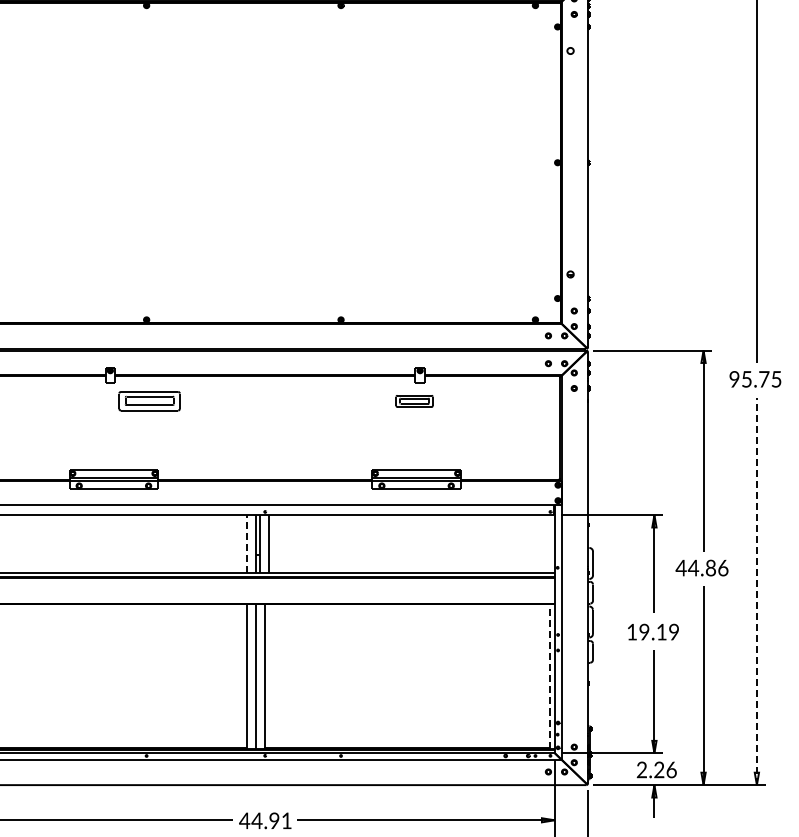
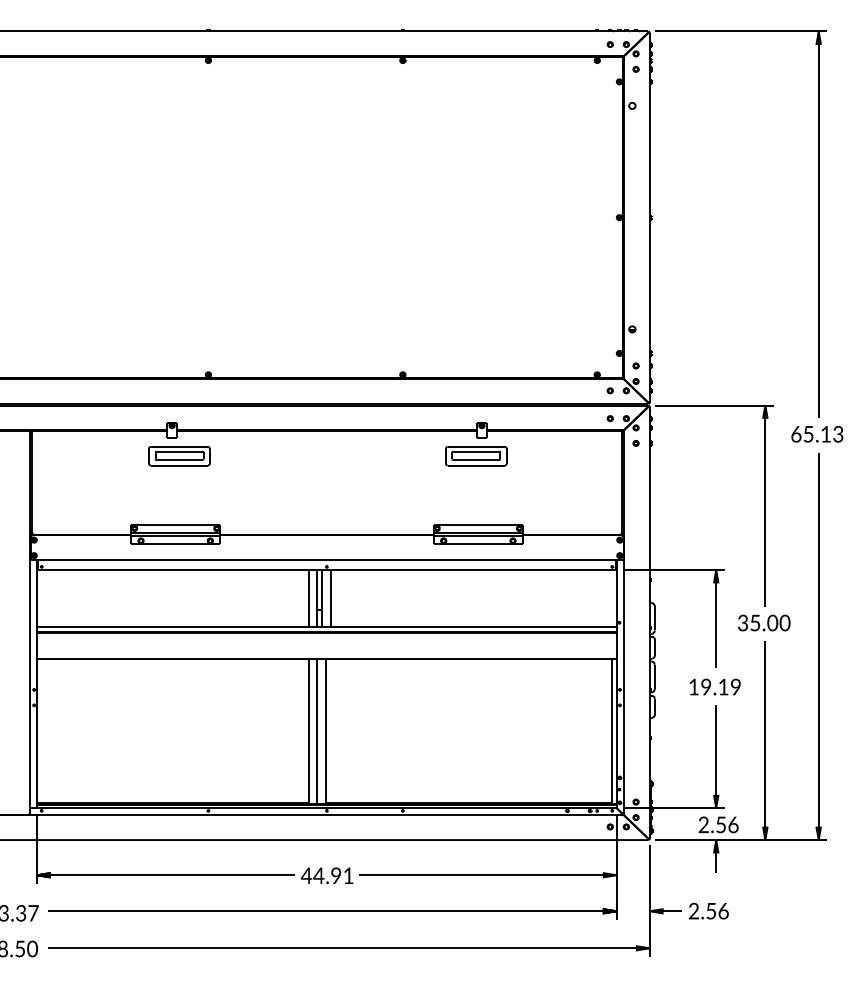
text: (755, 379) -> (817, 434), 95.75 -> 65.13
part: (149, 401) -> (179, 456), moved
part: (414, 401) -> (476, 456), size x1.67
line: (246, 543) -> (308, 598), dashed -> solid
text: (701, 567) -> (763, 622), 44.86 -> 35.00
line: (756, 591) -> (818, 646), dashed -> solid
line: (549, 675) -> (611, 730), dashed -> solid
text: (659, 769) -> (721, 824), 2.26 -> 2.56

